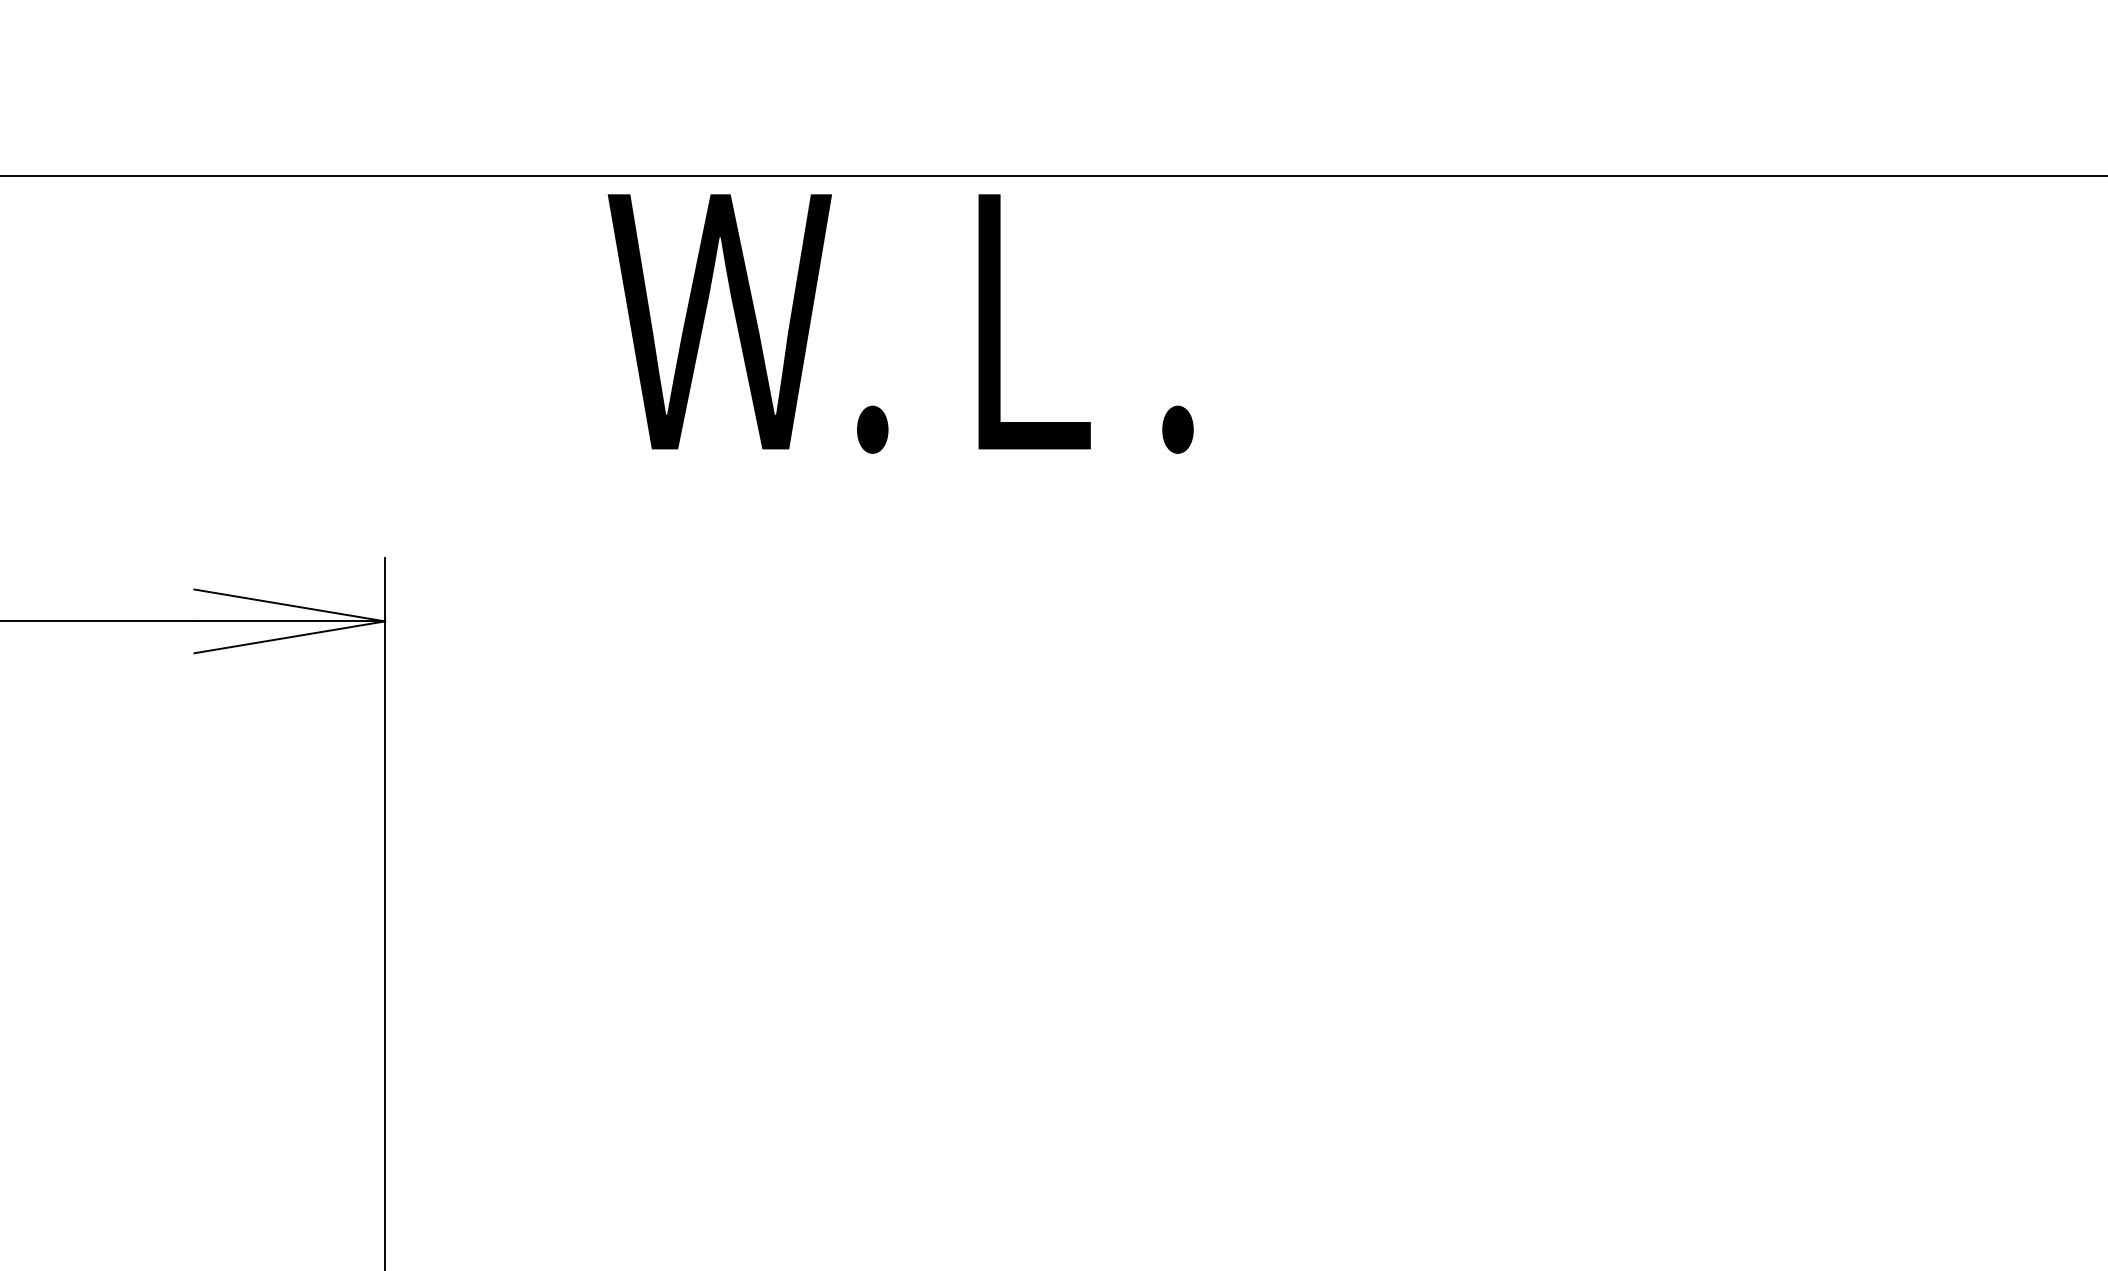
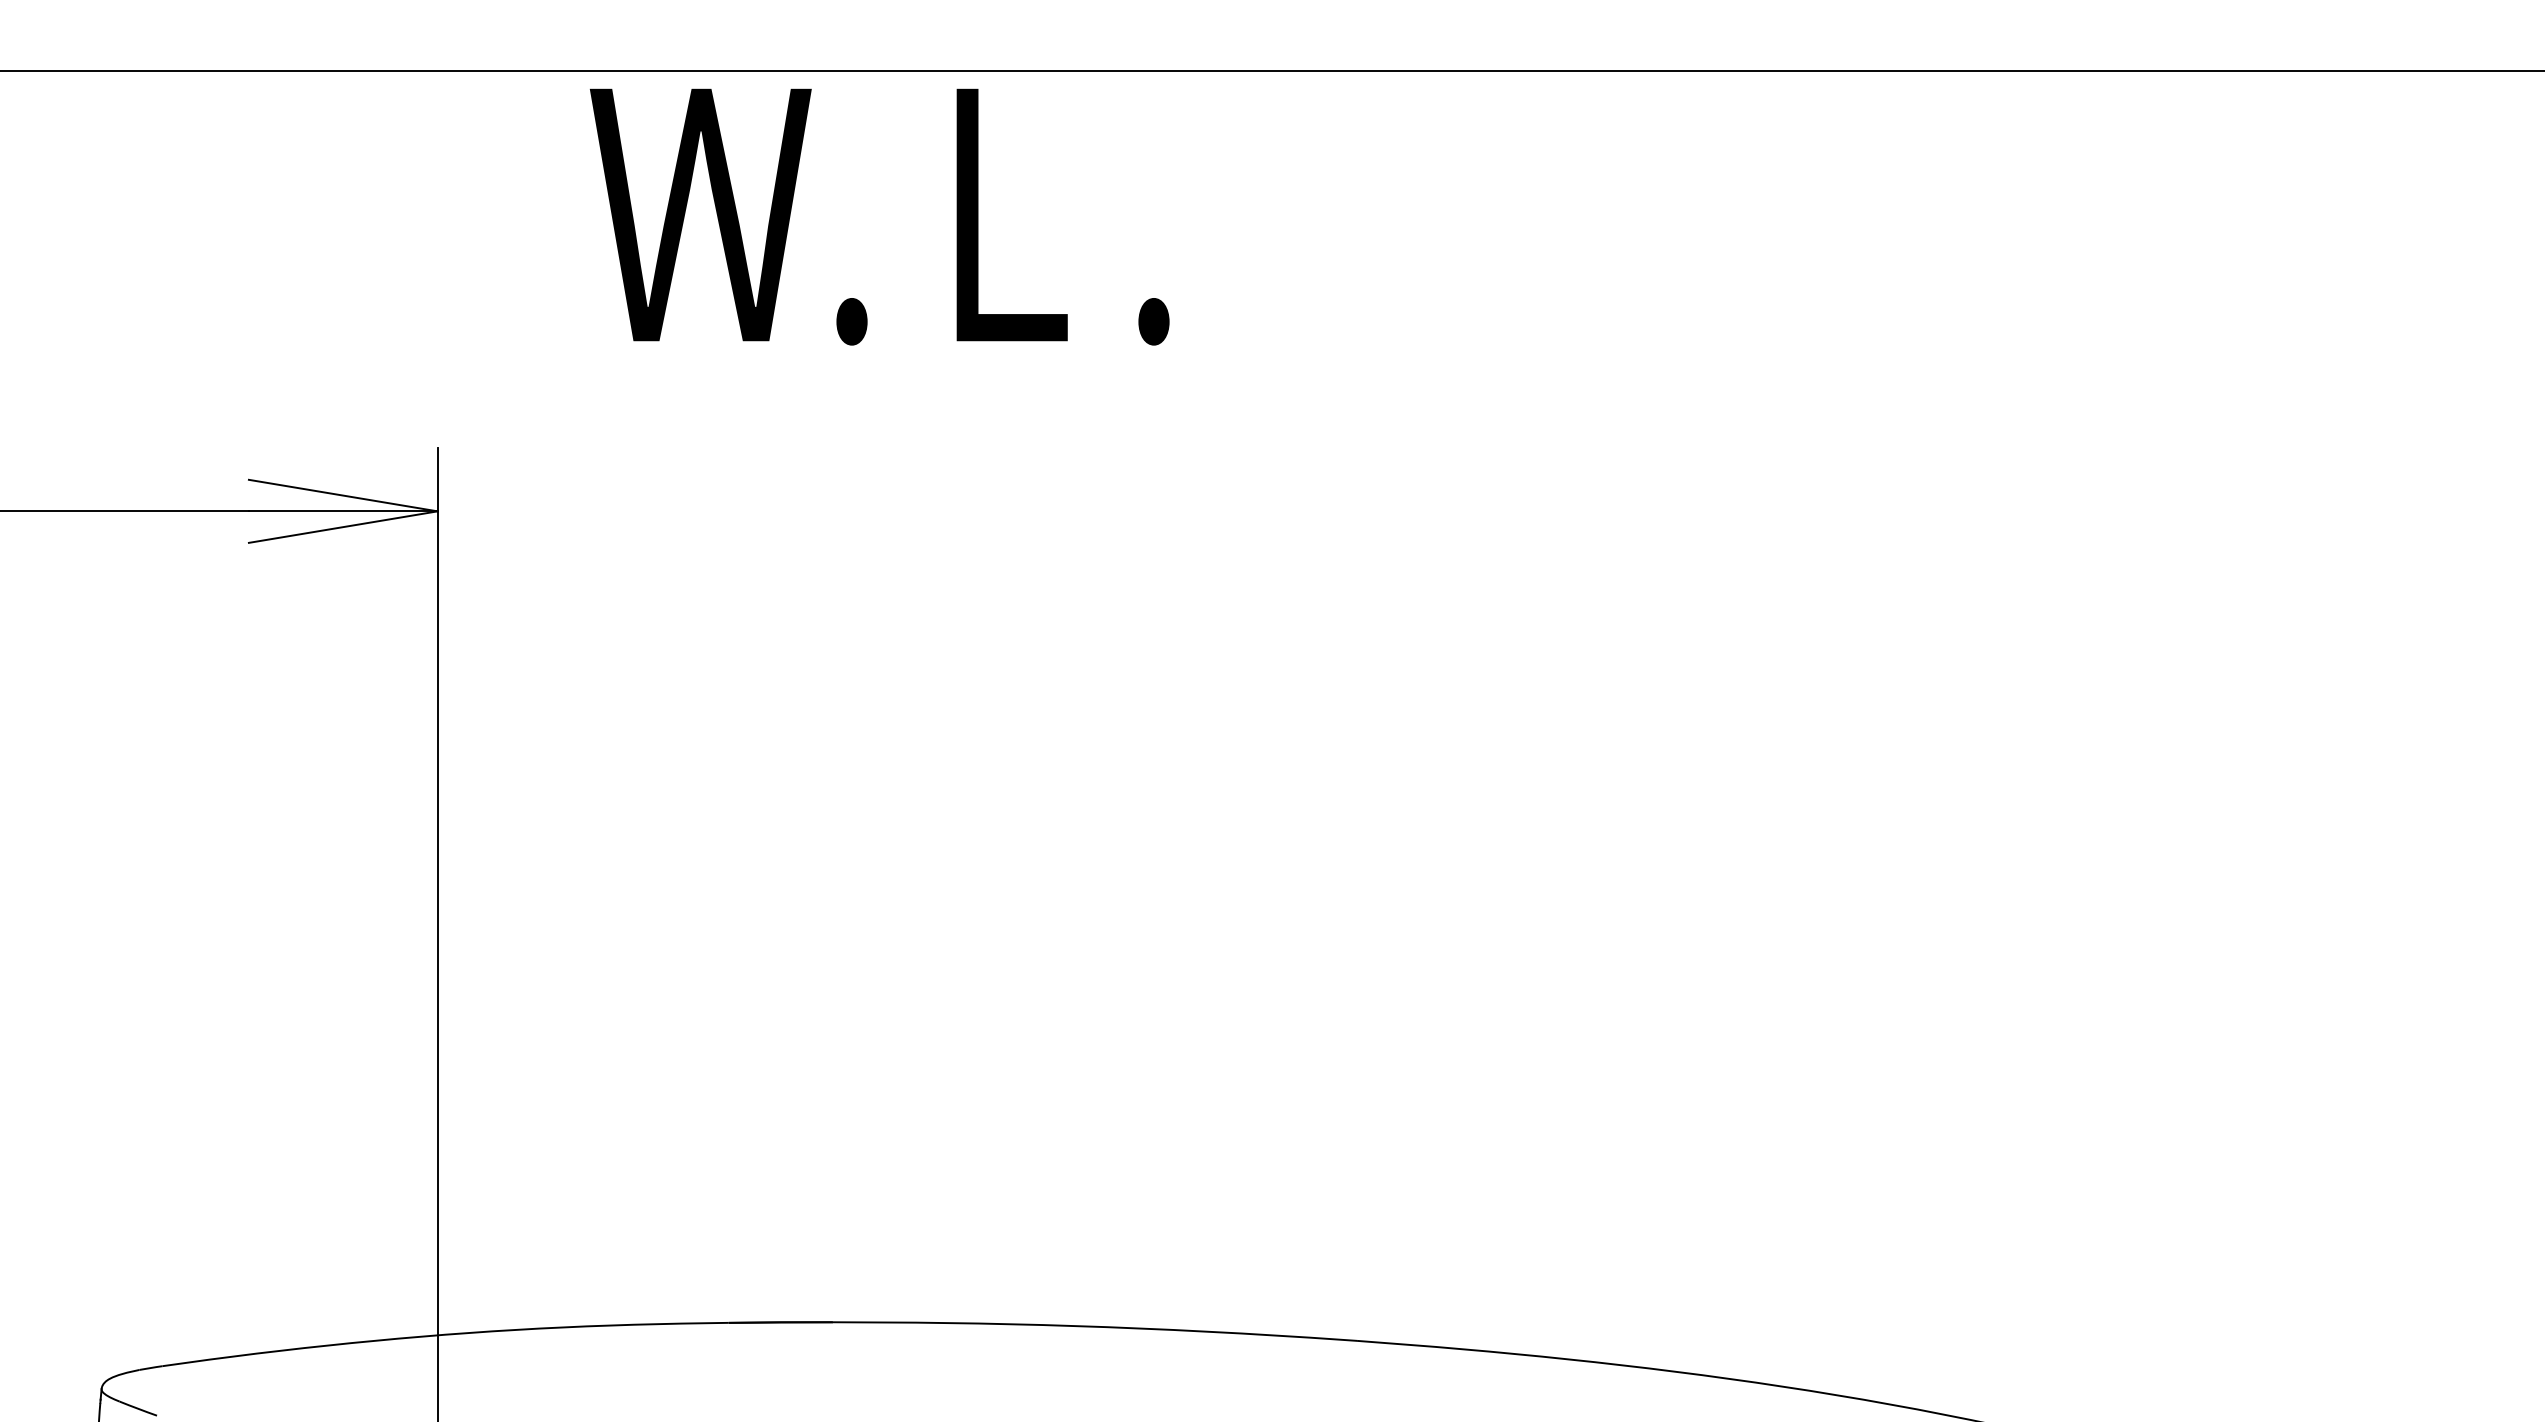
text: (900, 323) -> (879, 216), moved

